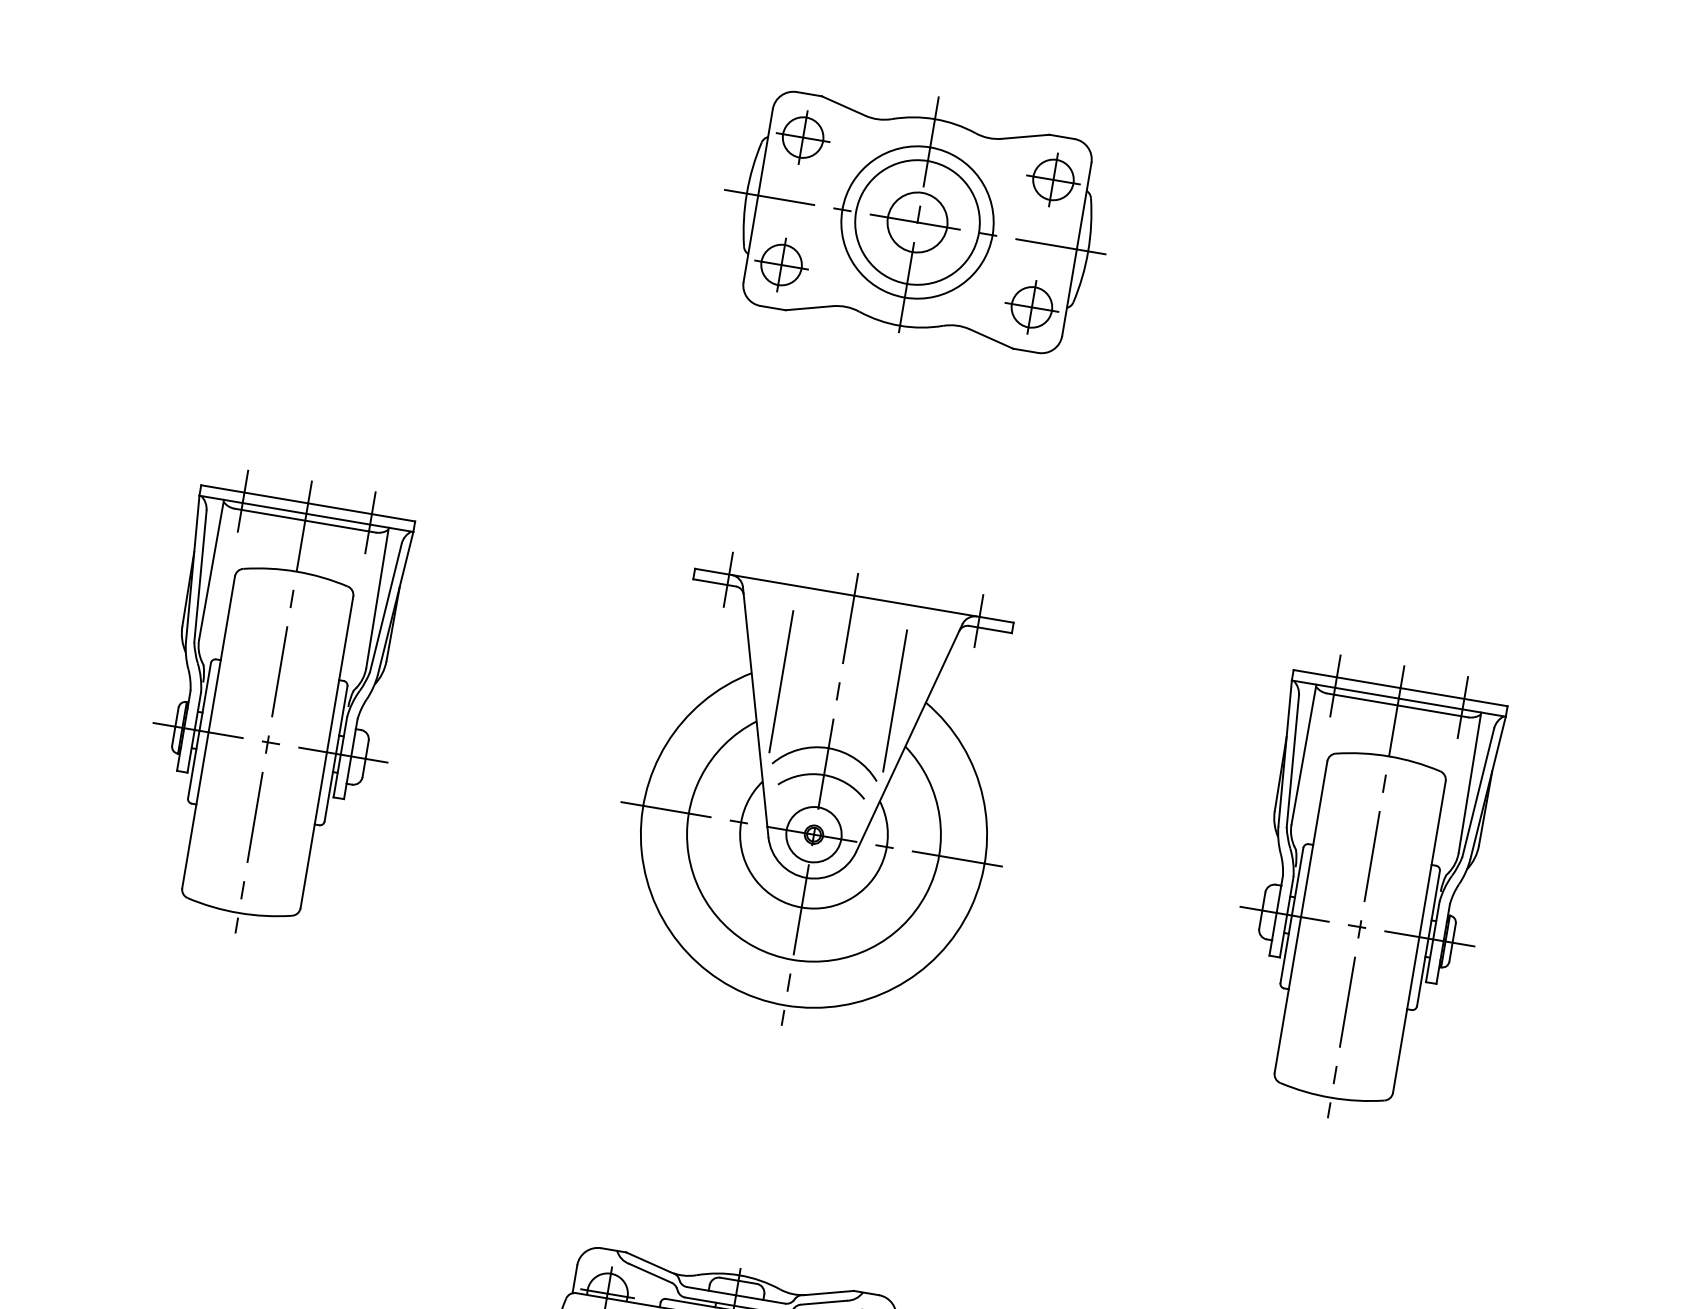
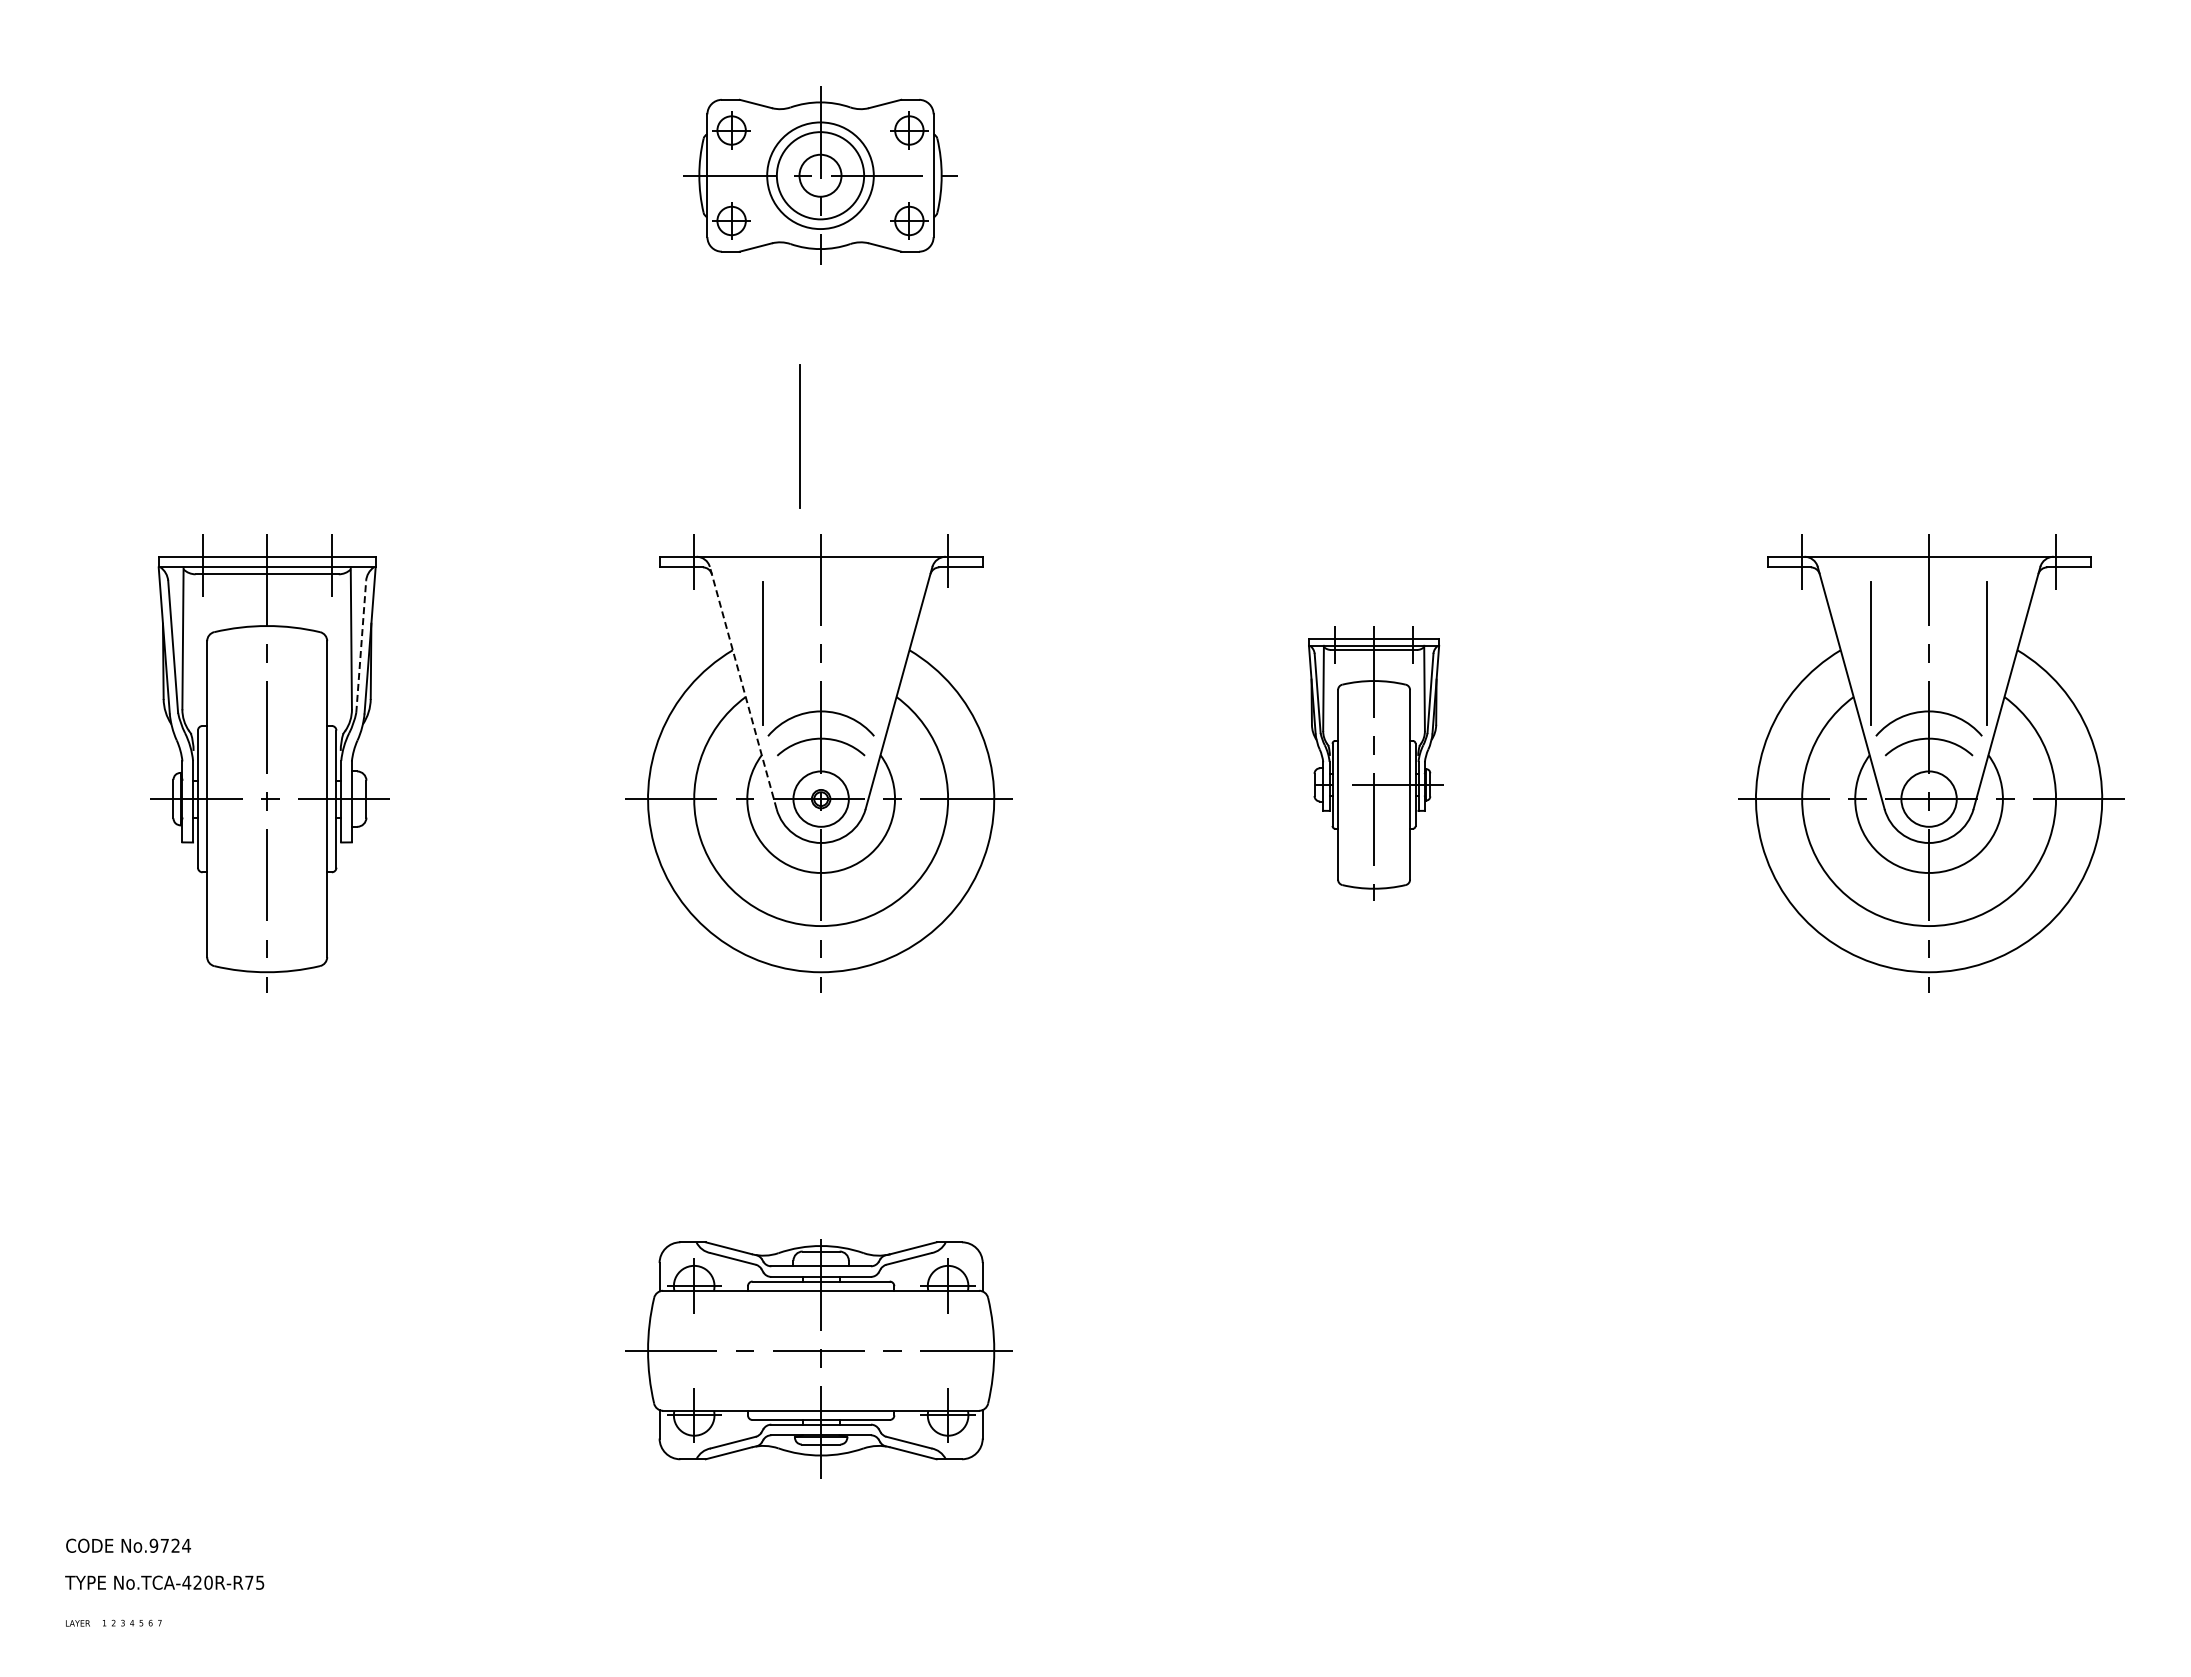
part: (916, 213) -> (818, 169), size x0.7
line: (386, 607) -> (361, 646), solid -> dashed
line: (894, 700) -> (799, 436), moved
line: (755, 712) -> (743, 688), solid -> dashed
part: (1363, 891) -> (1372, 763), size x0.6

